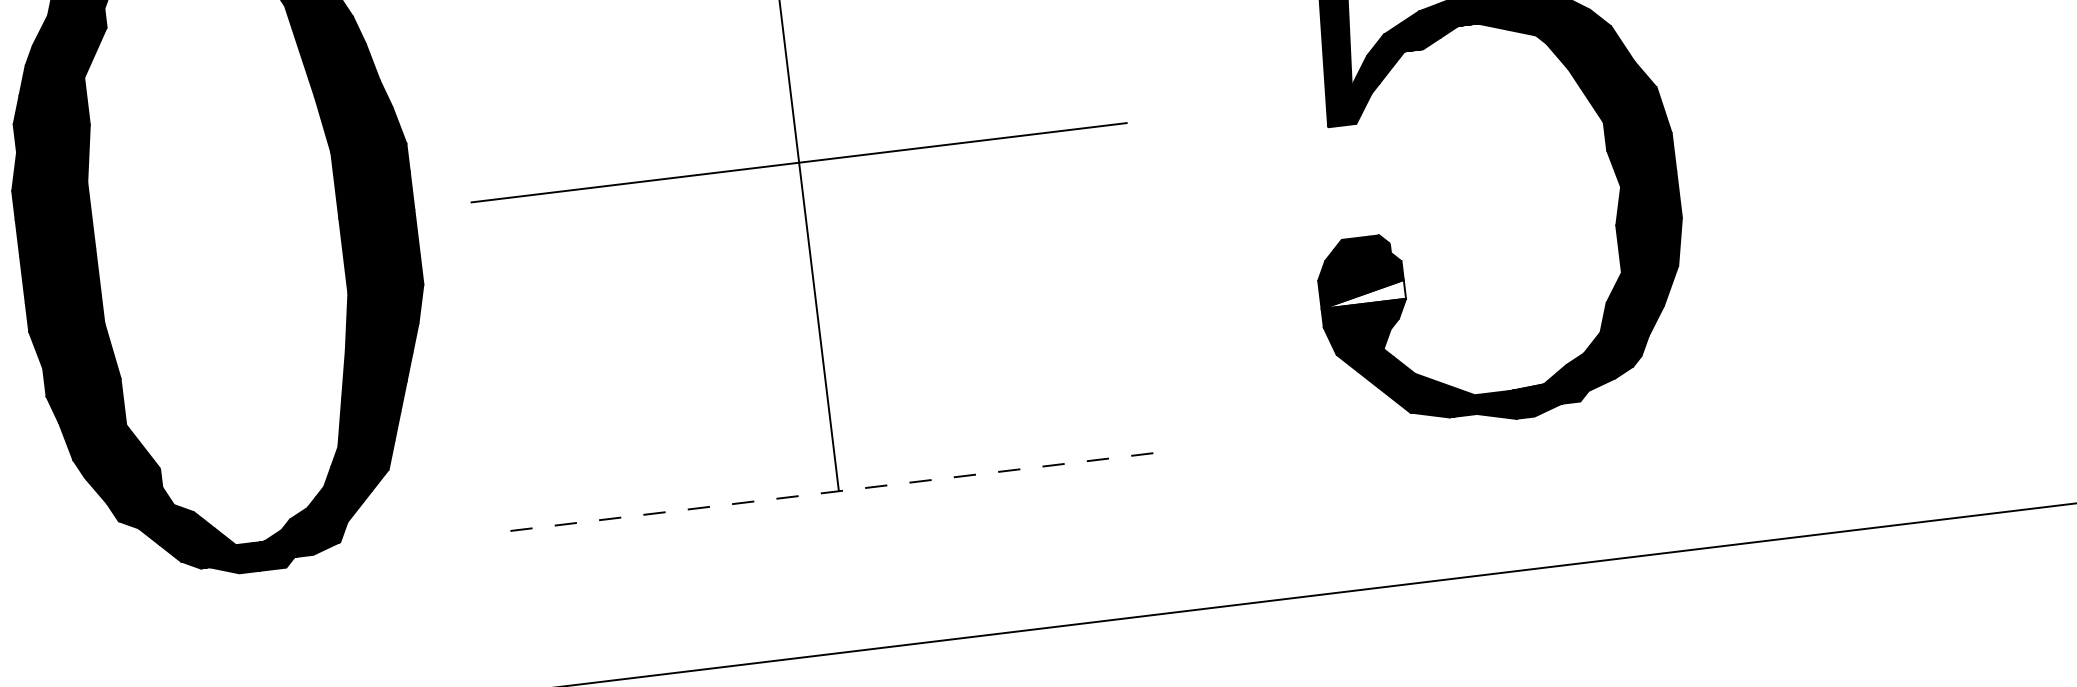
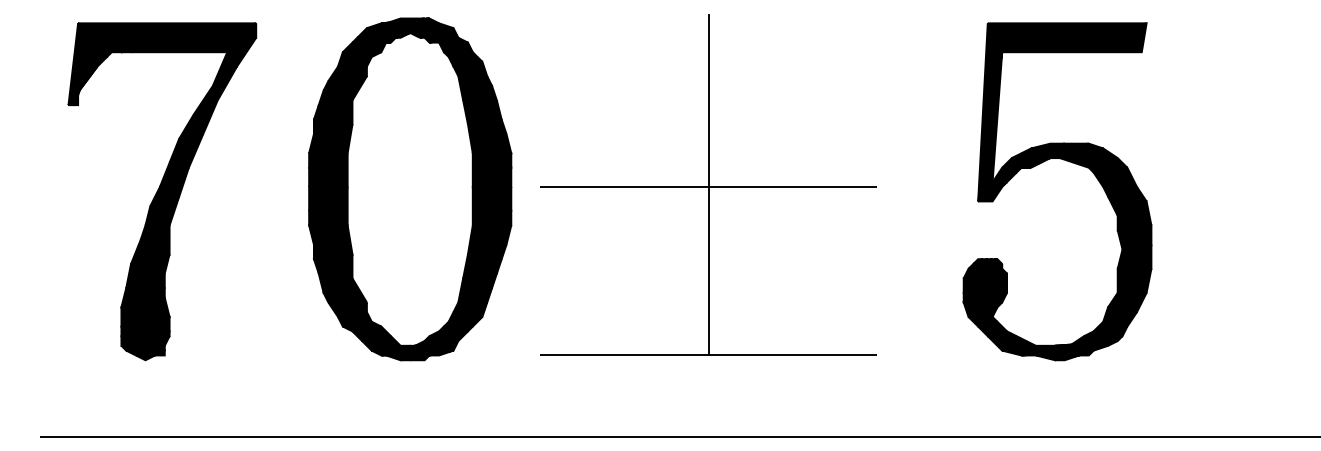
fill: (1362, 293) -> (985, 287), added
line: (840, 491) -> (709, 355), dashed -> solid

